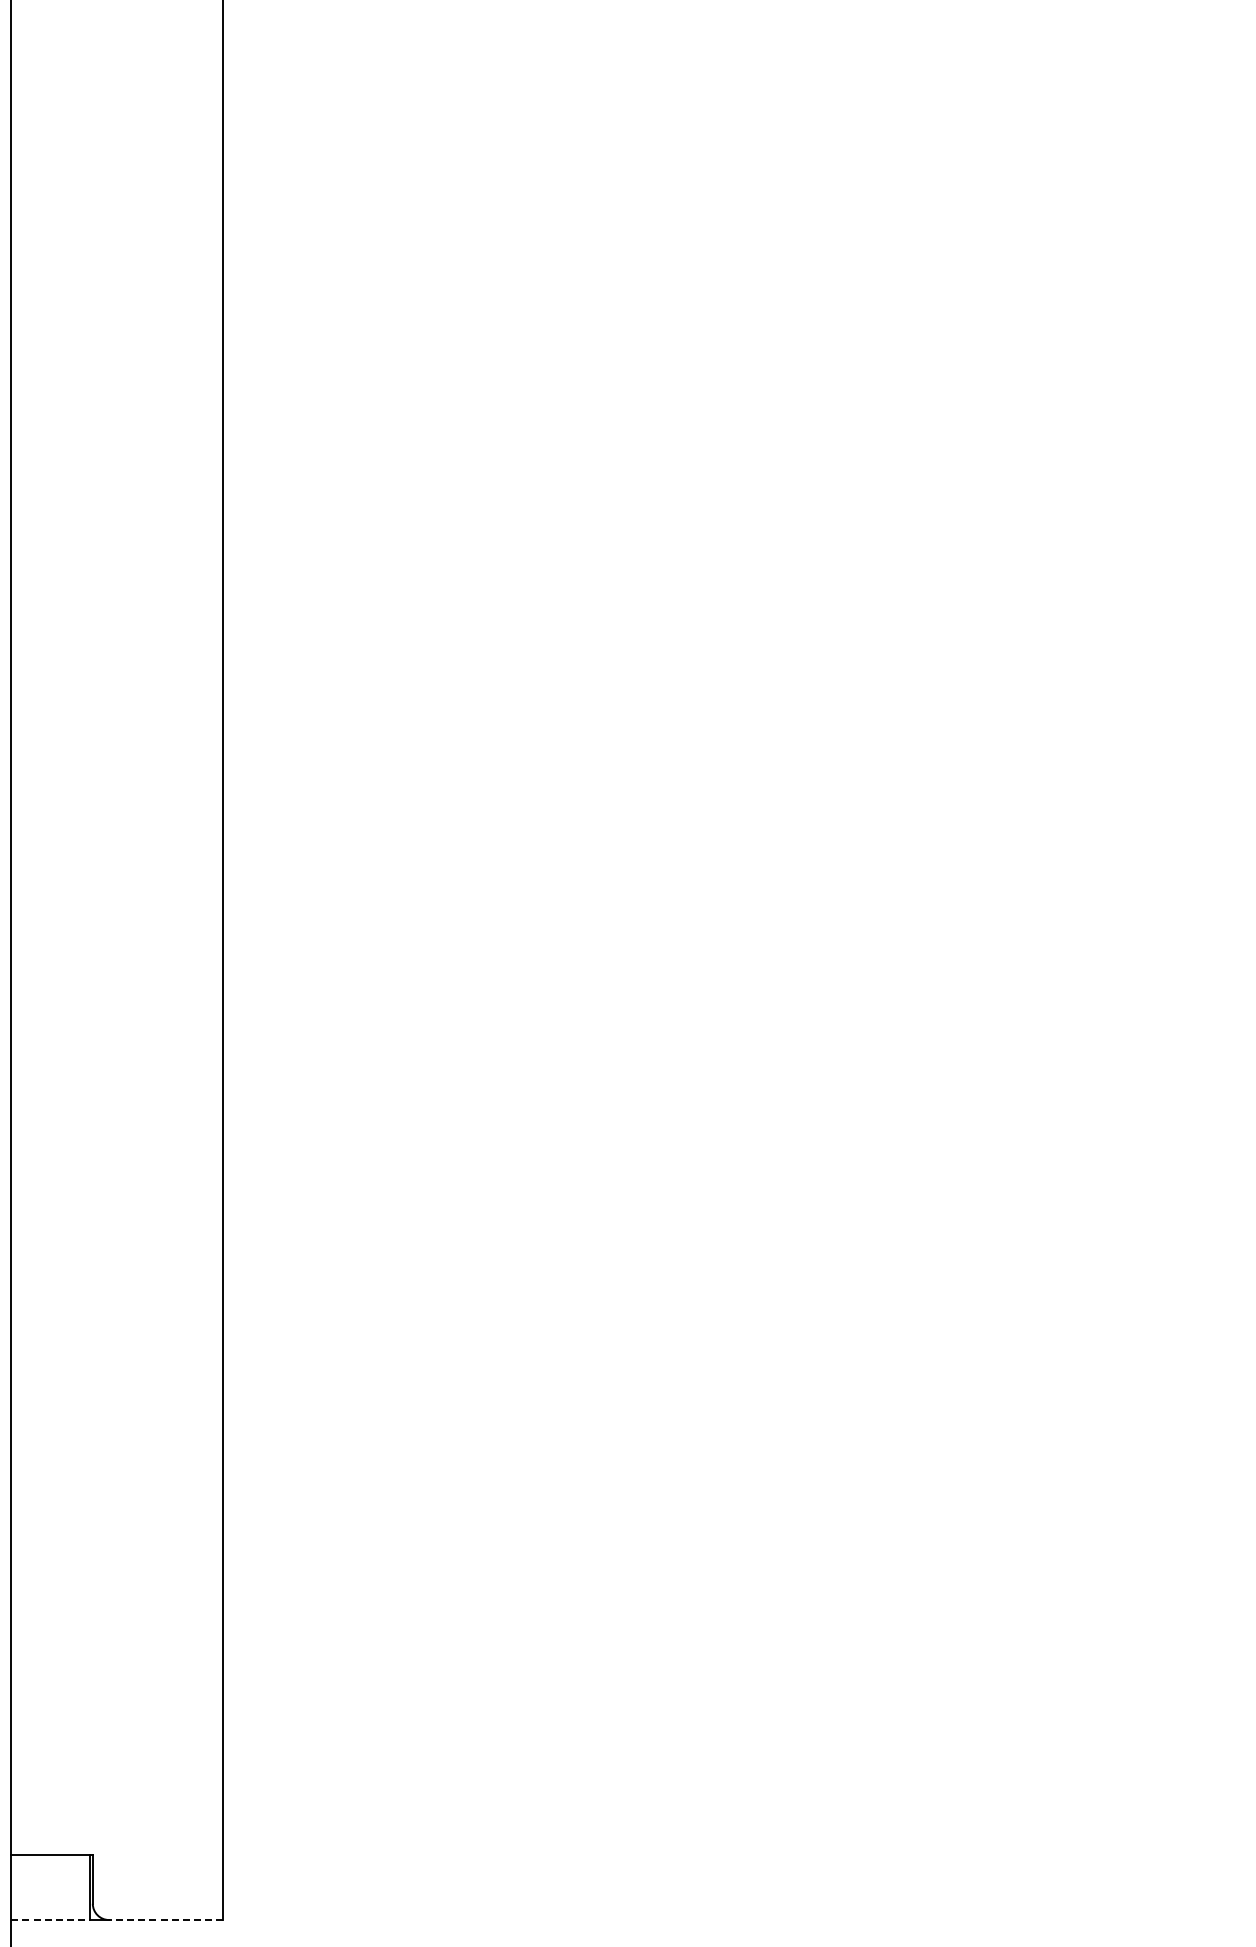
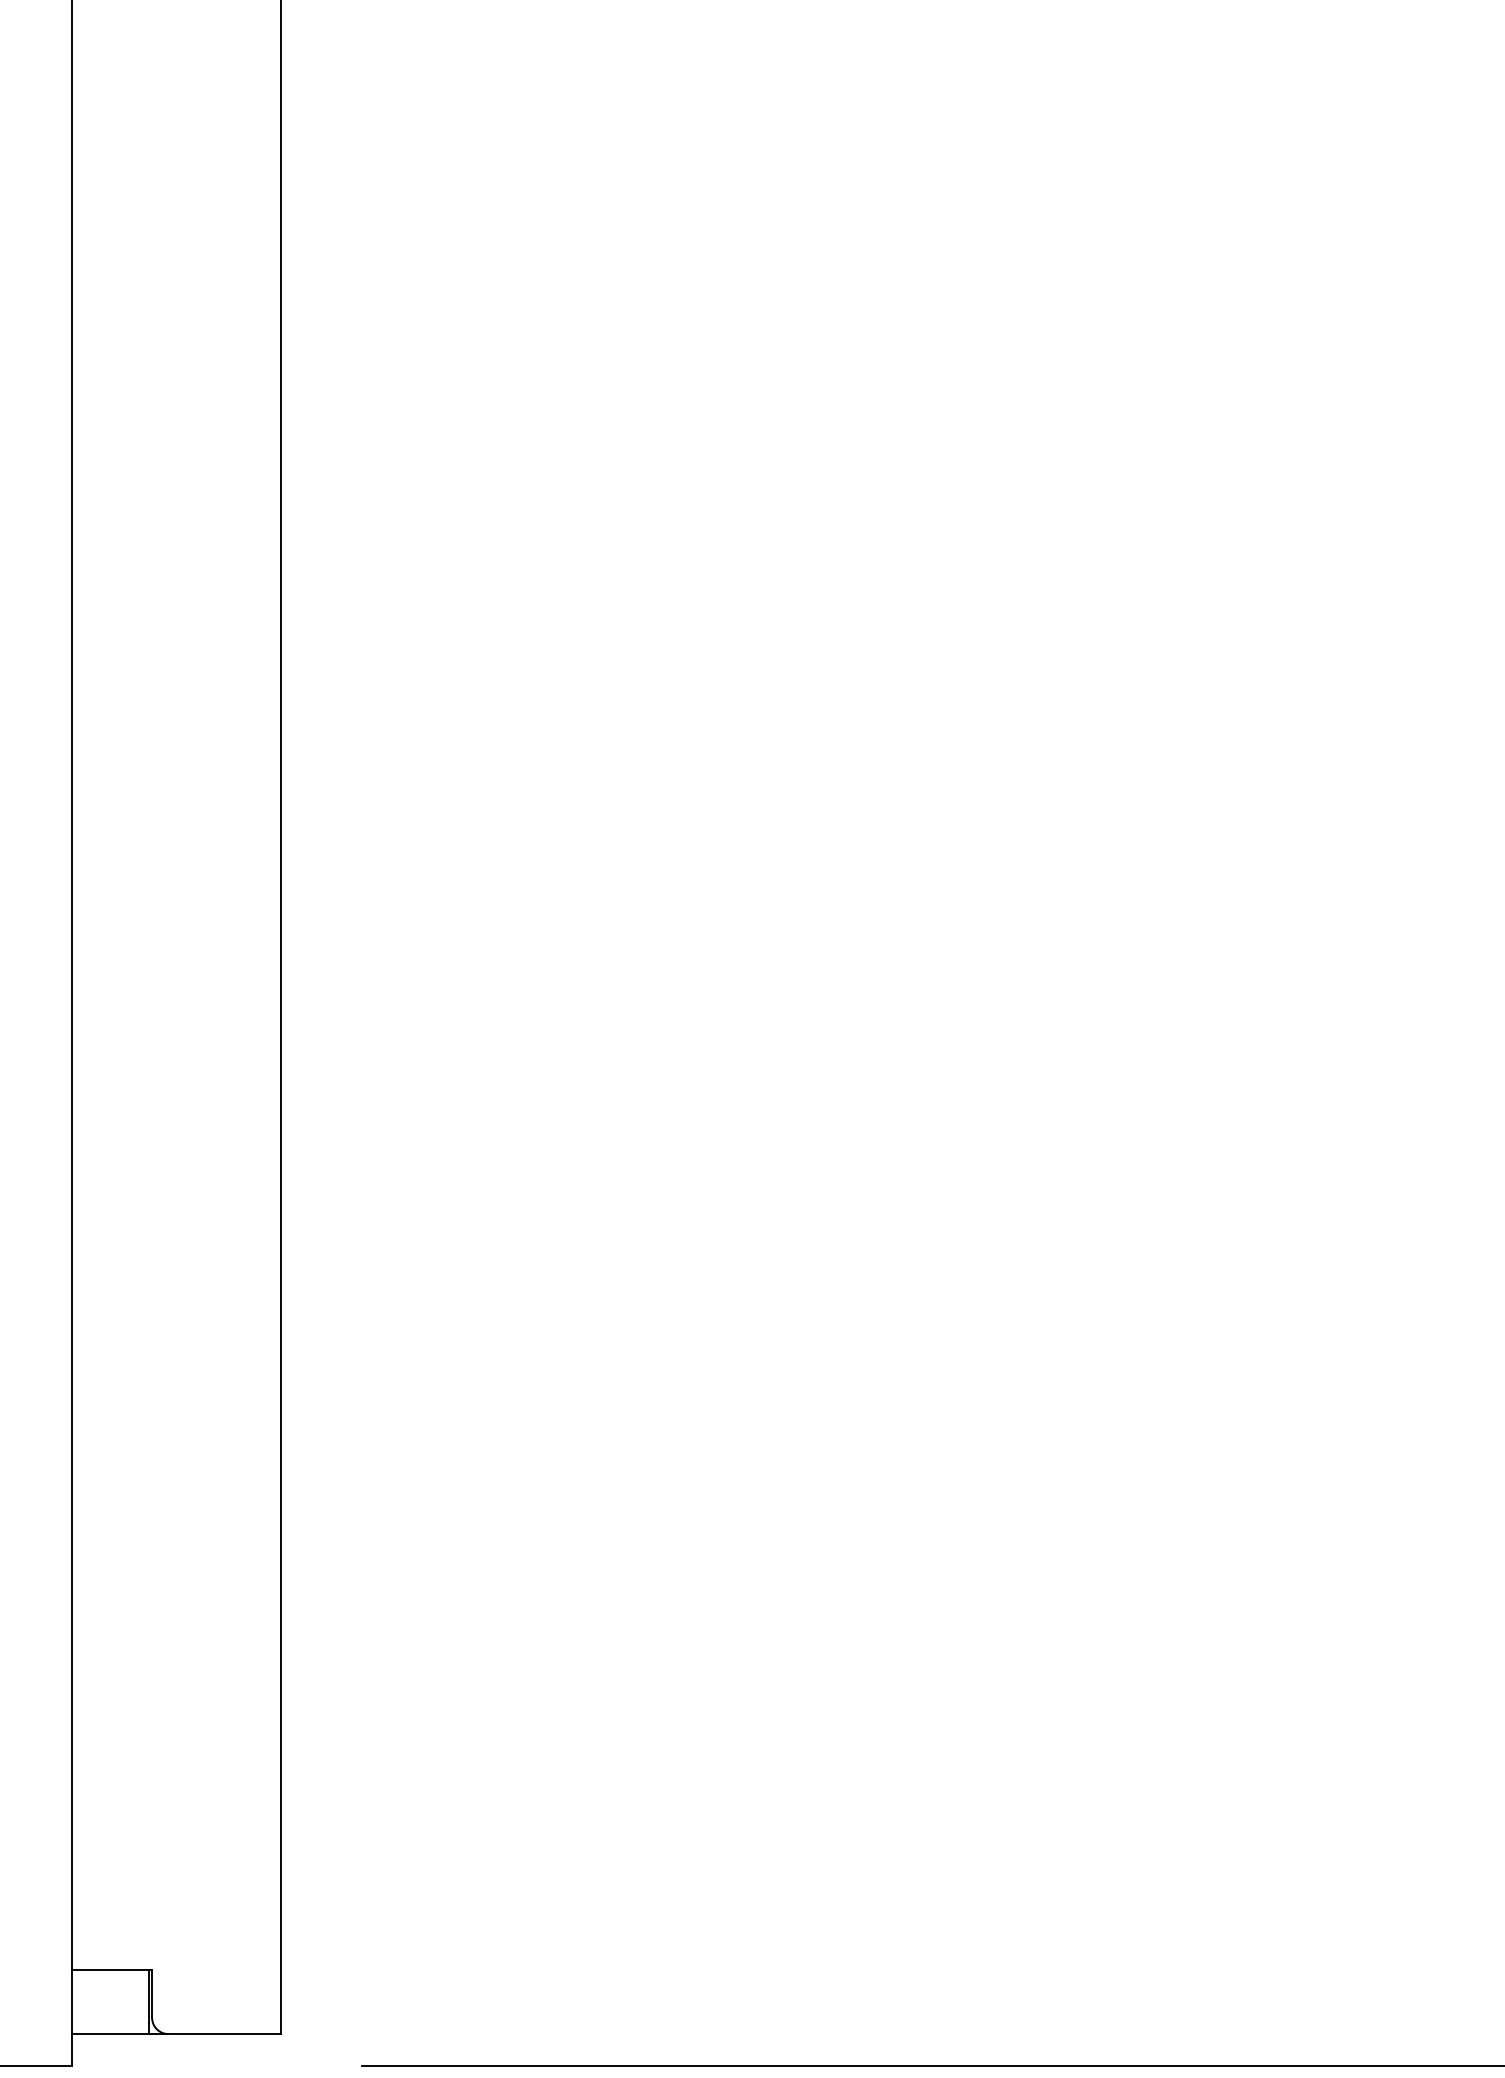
line: (50, 1920) -> (110, 2034), dashed -> solid
line: (166, 1920) -> (224, 2034), dashed -> solid

